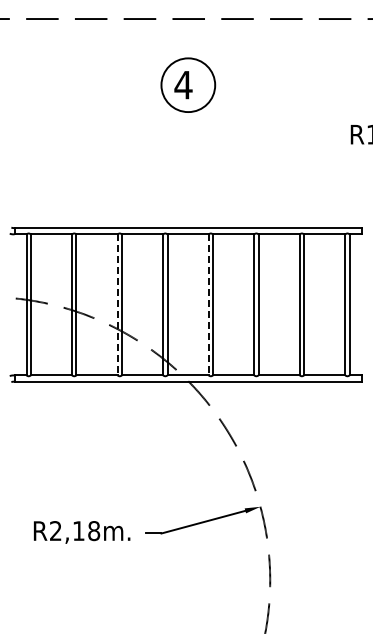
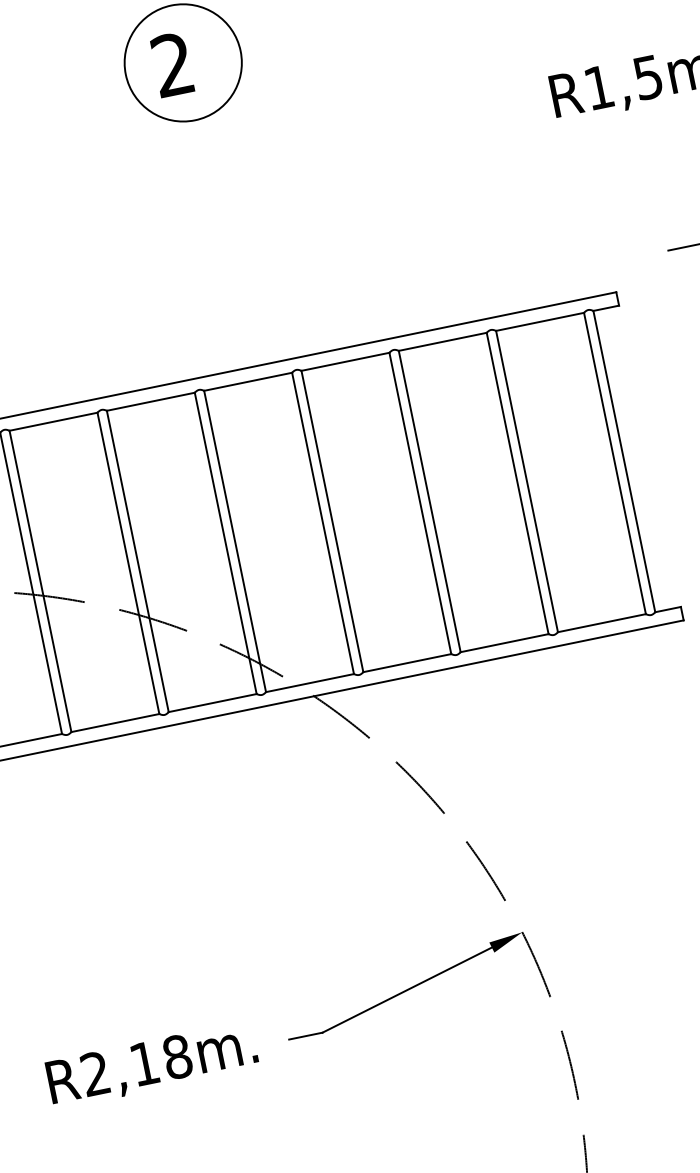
text: (183, 84) -> (172, 63), 4 -> 2
line: (117, 305) -> (128, 564), dashed -> solid
line: (208, 305) -> (322, 524), dashed -> solid

